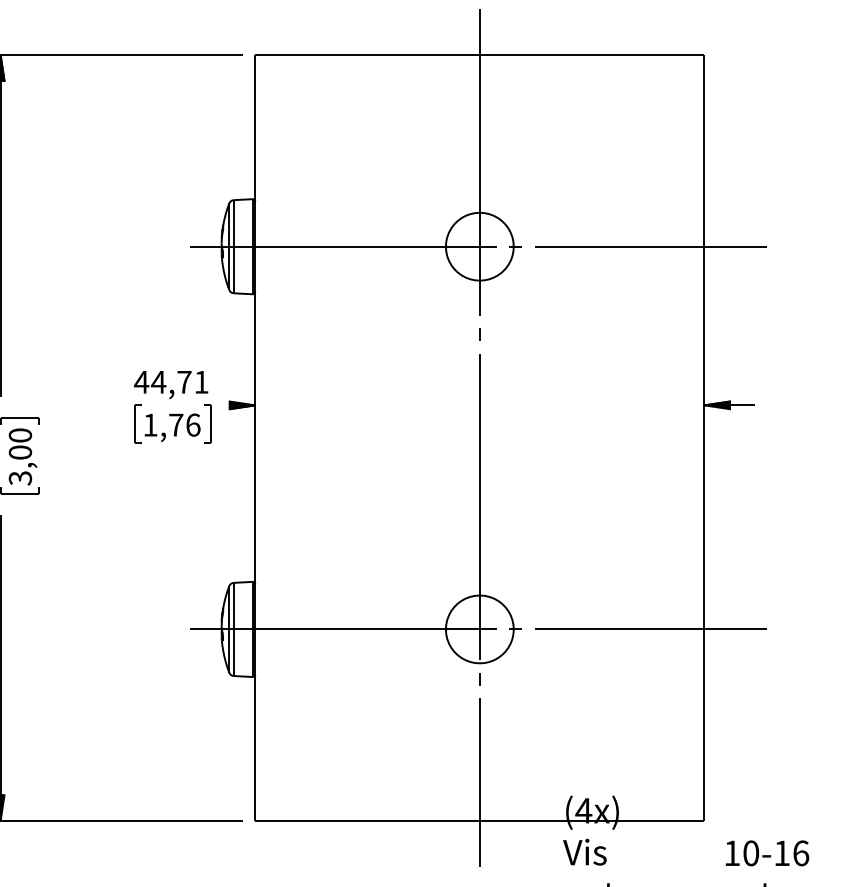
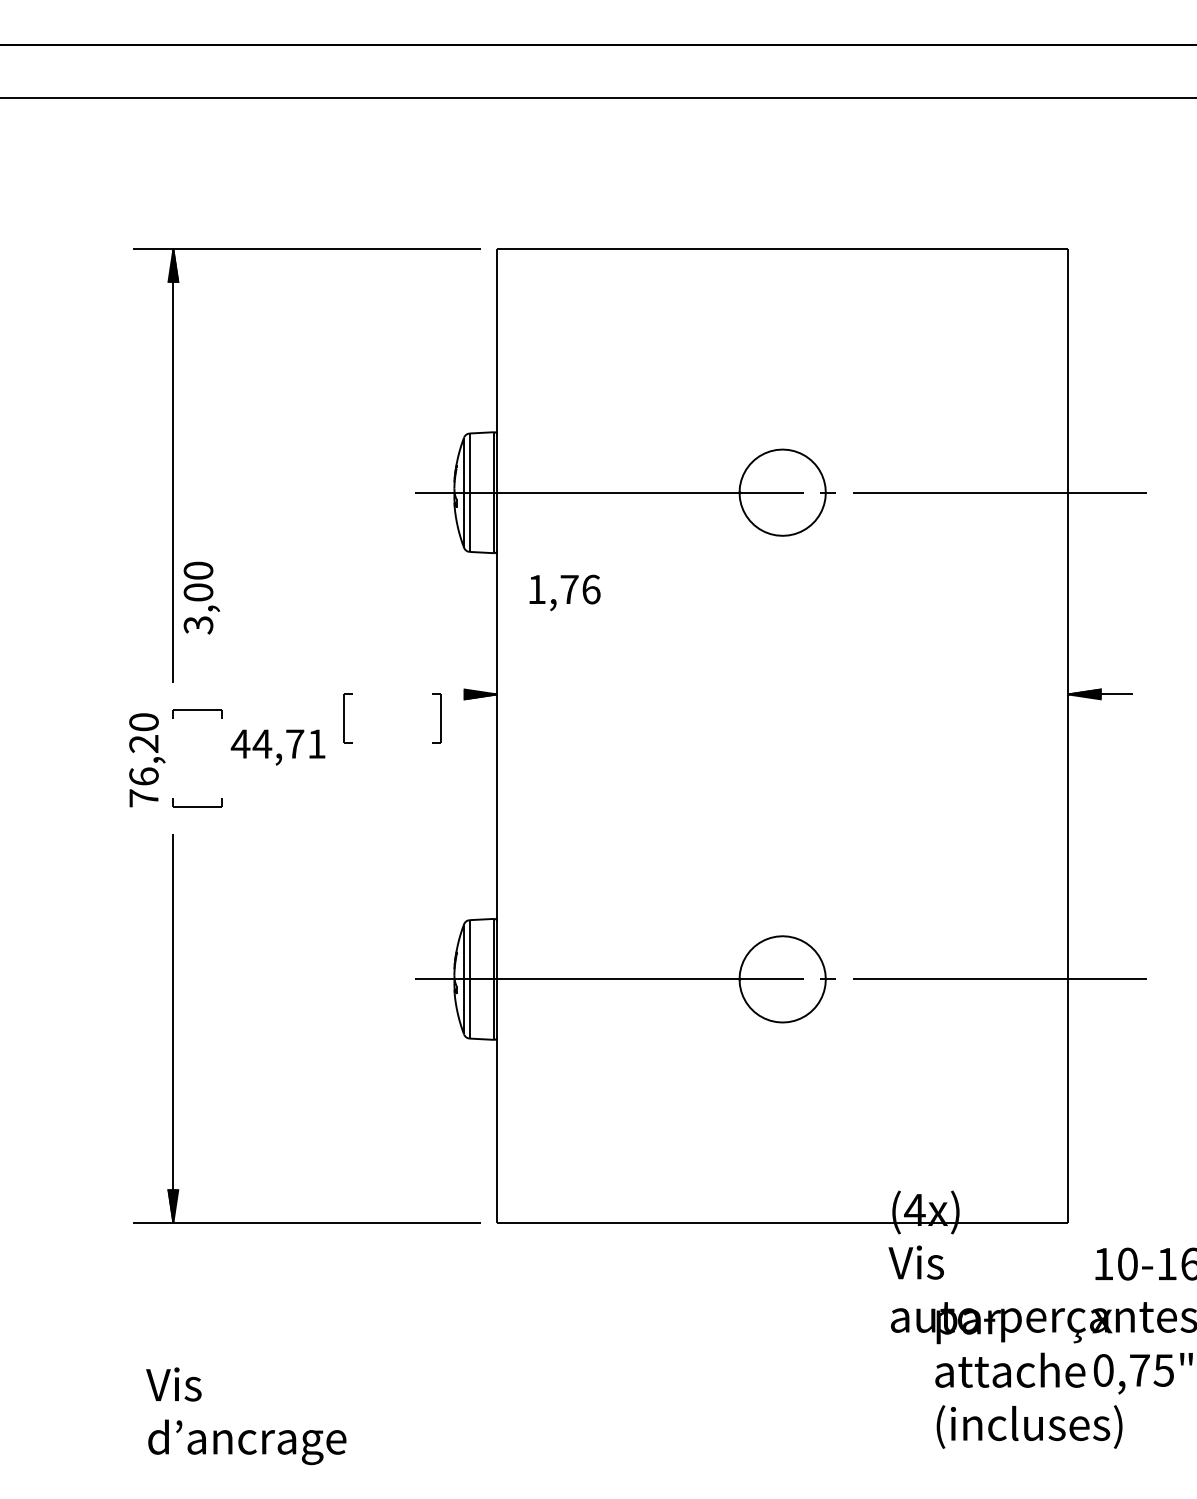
text: (170, 384) -> (277, 747), moved
text: (172, 427) -> (564, 592), moved
line: (479, 437) -> (782, 735), removed
text: (22, 456) -> (201, 597), moved

